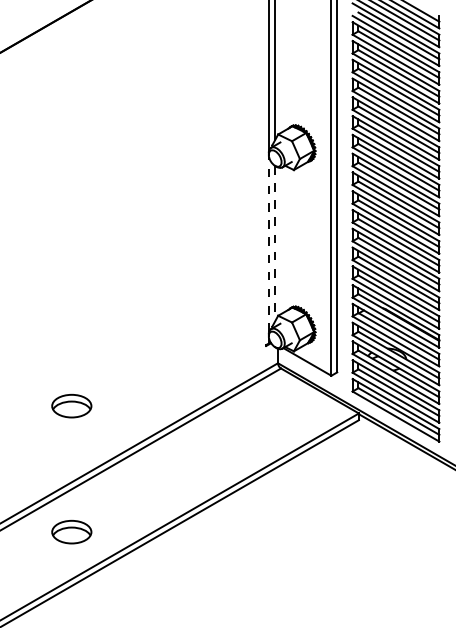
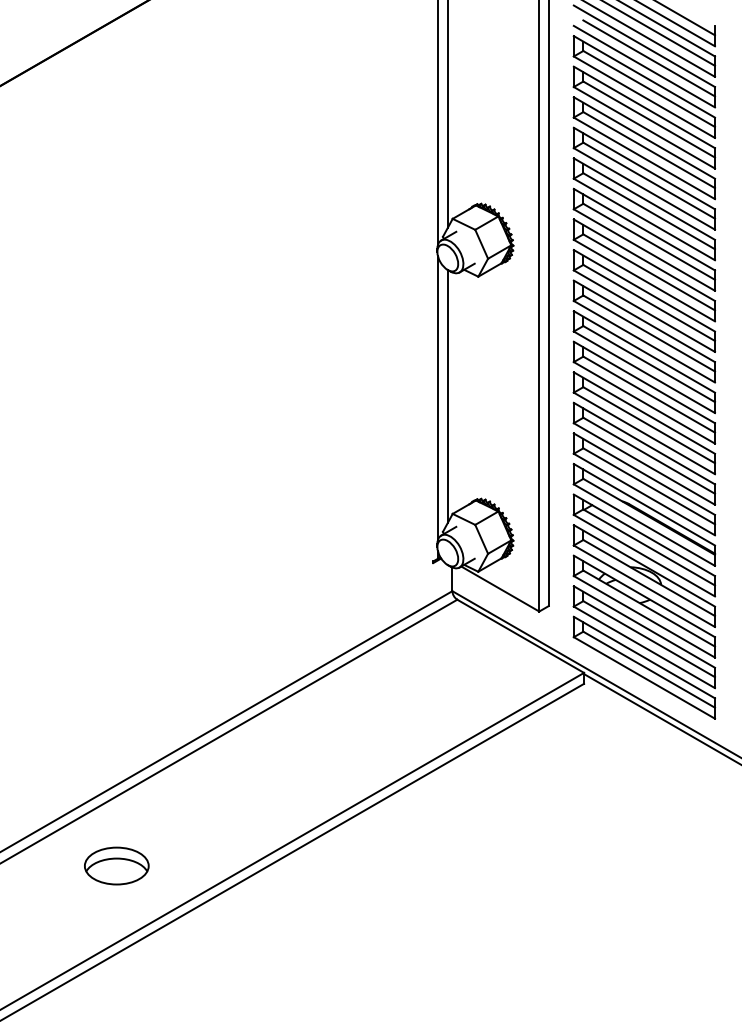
line: (275, 243) -> (448, 396), dashed -> solid
line: (269, 244) -> (438, 397), dashed -> solid
part: (71, 405) -> (116, 659), removed

